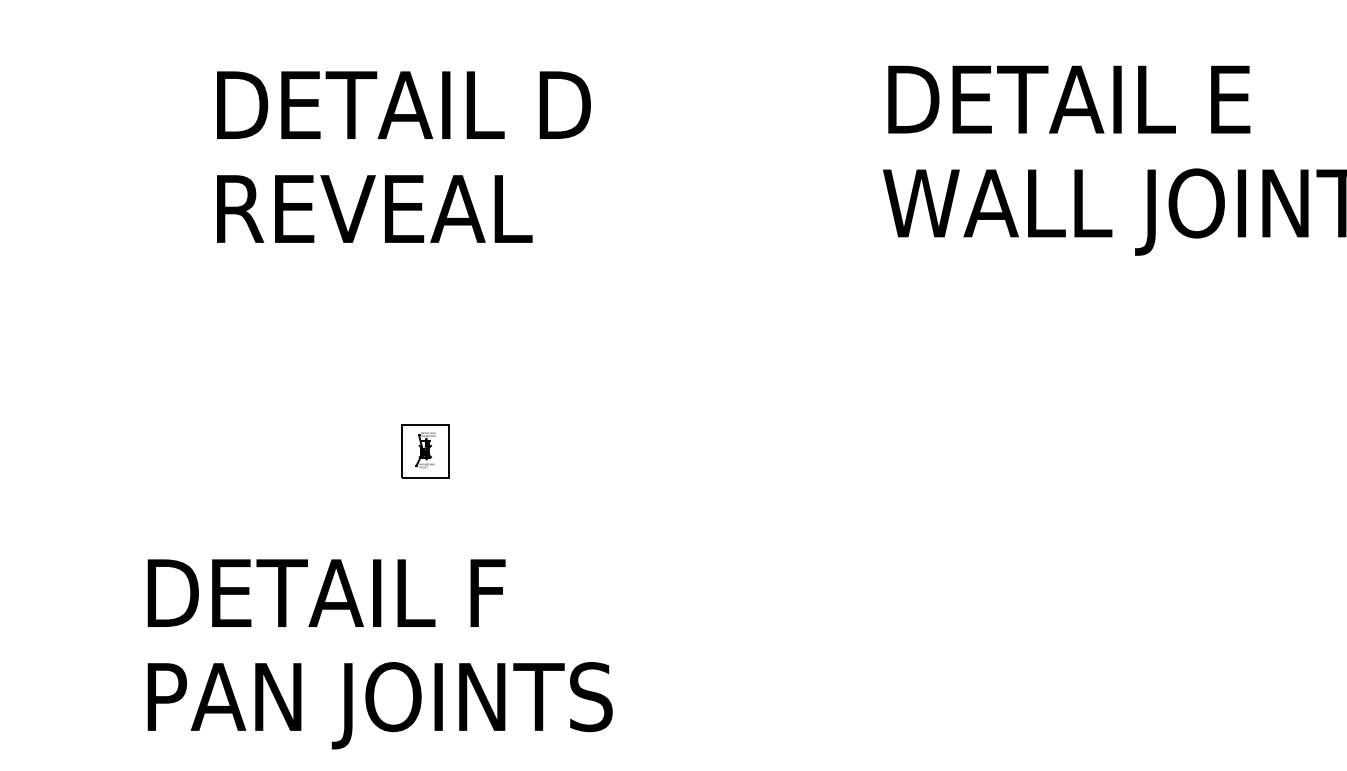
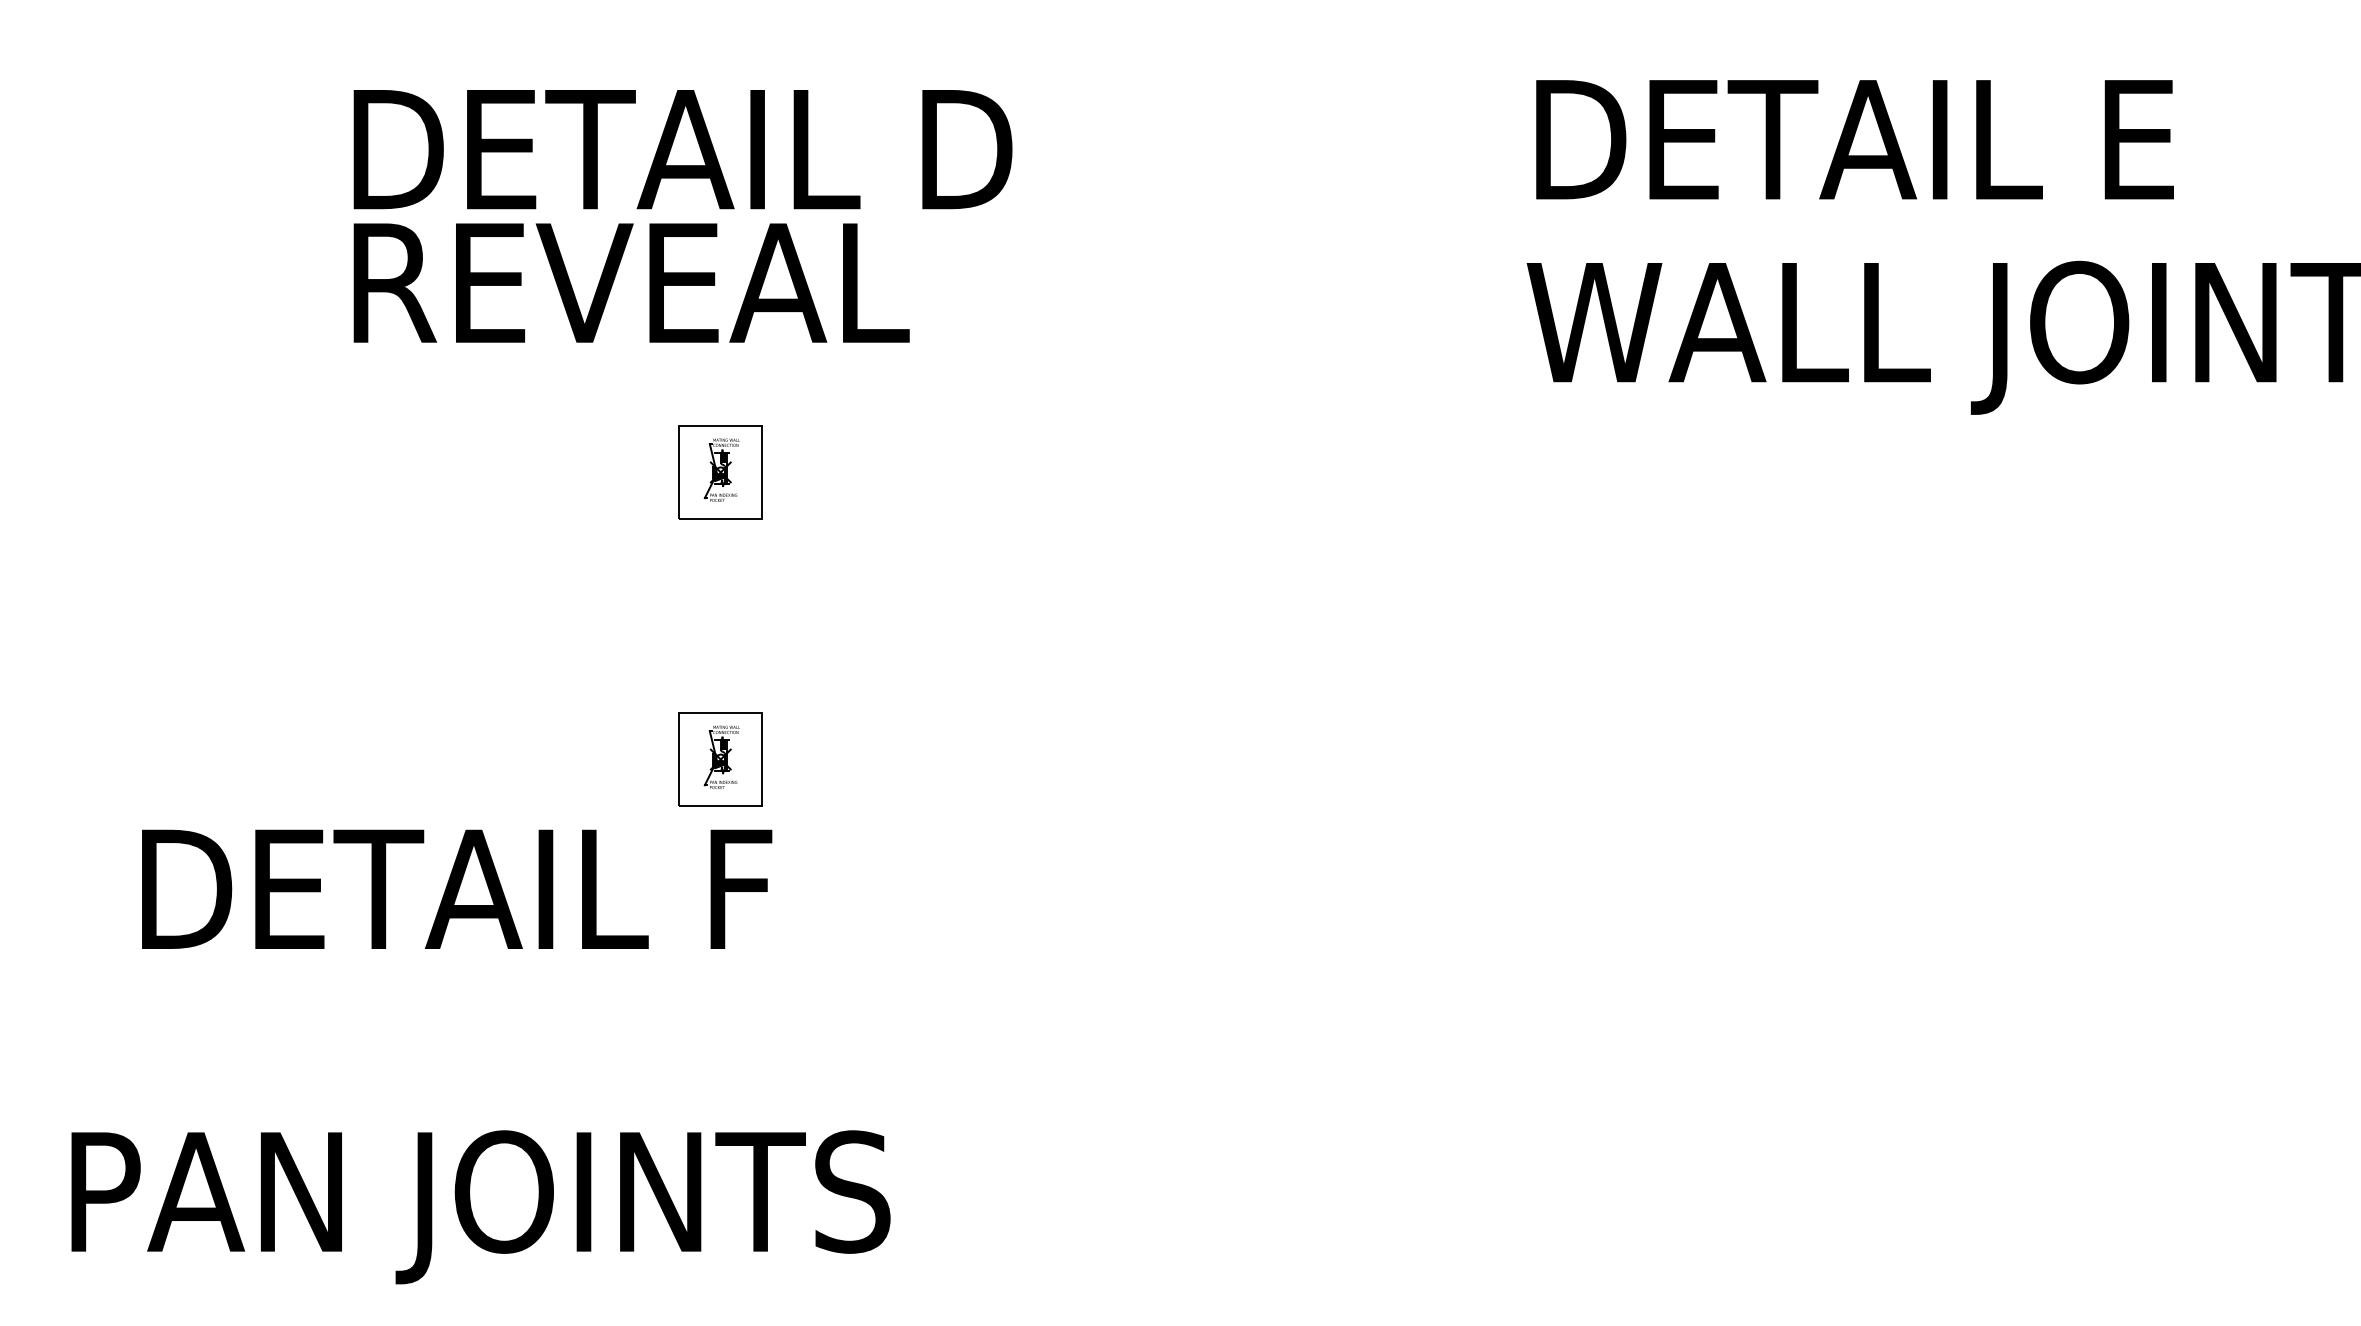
text: (374, 208) -> (631, 282), moved
part: (425, 288) -> (721, 472), added
text: (326, 592) -> (456, 888), moved
text: (379, 705) -> (479, 1206), moved

